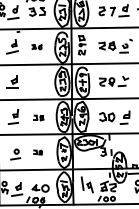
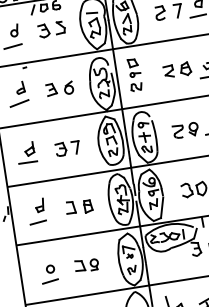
part: (36, 46) -> (58, 87), size x1.67
part: (36, 82) -> (67, 148), added
part: (38, 117) -> (78, 206), size x1.67
part: (37, 152) -> (85, 265), size x1.67

